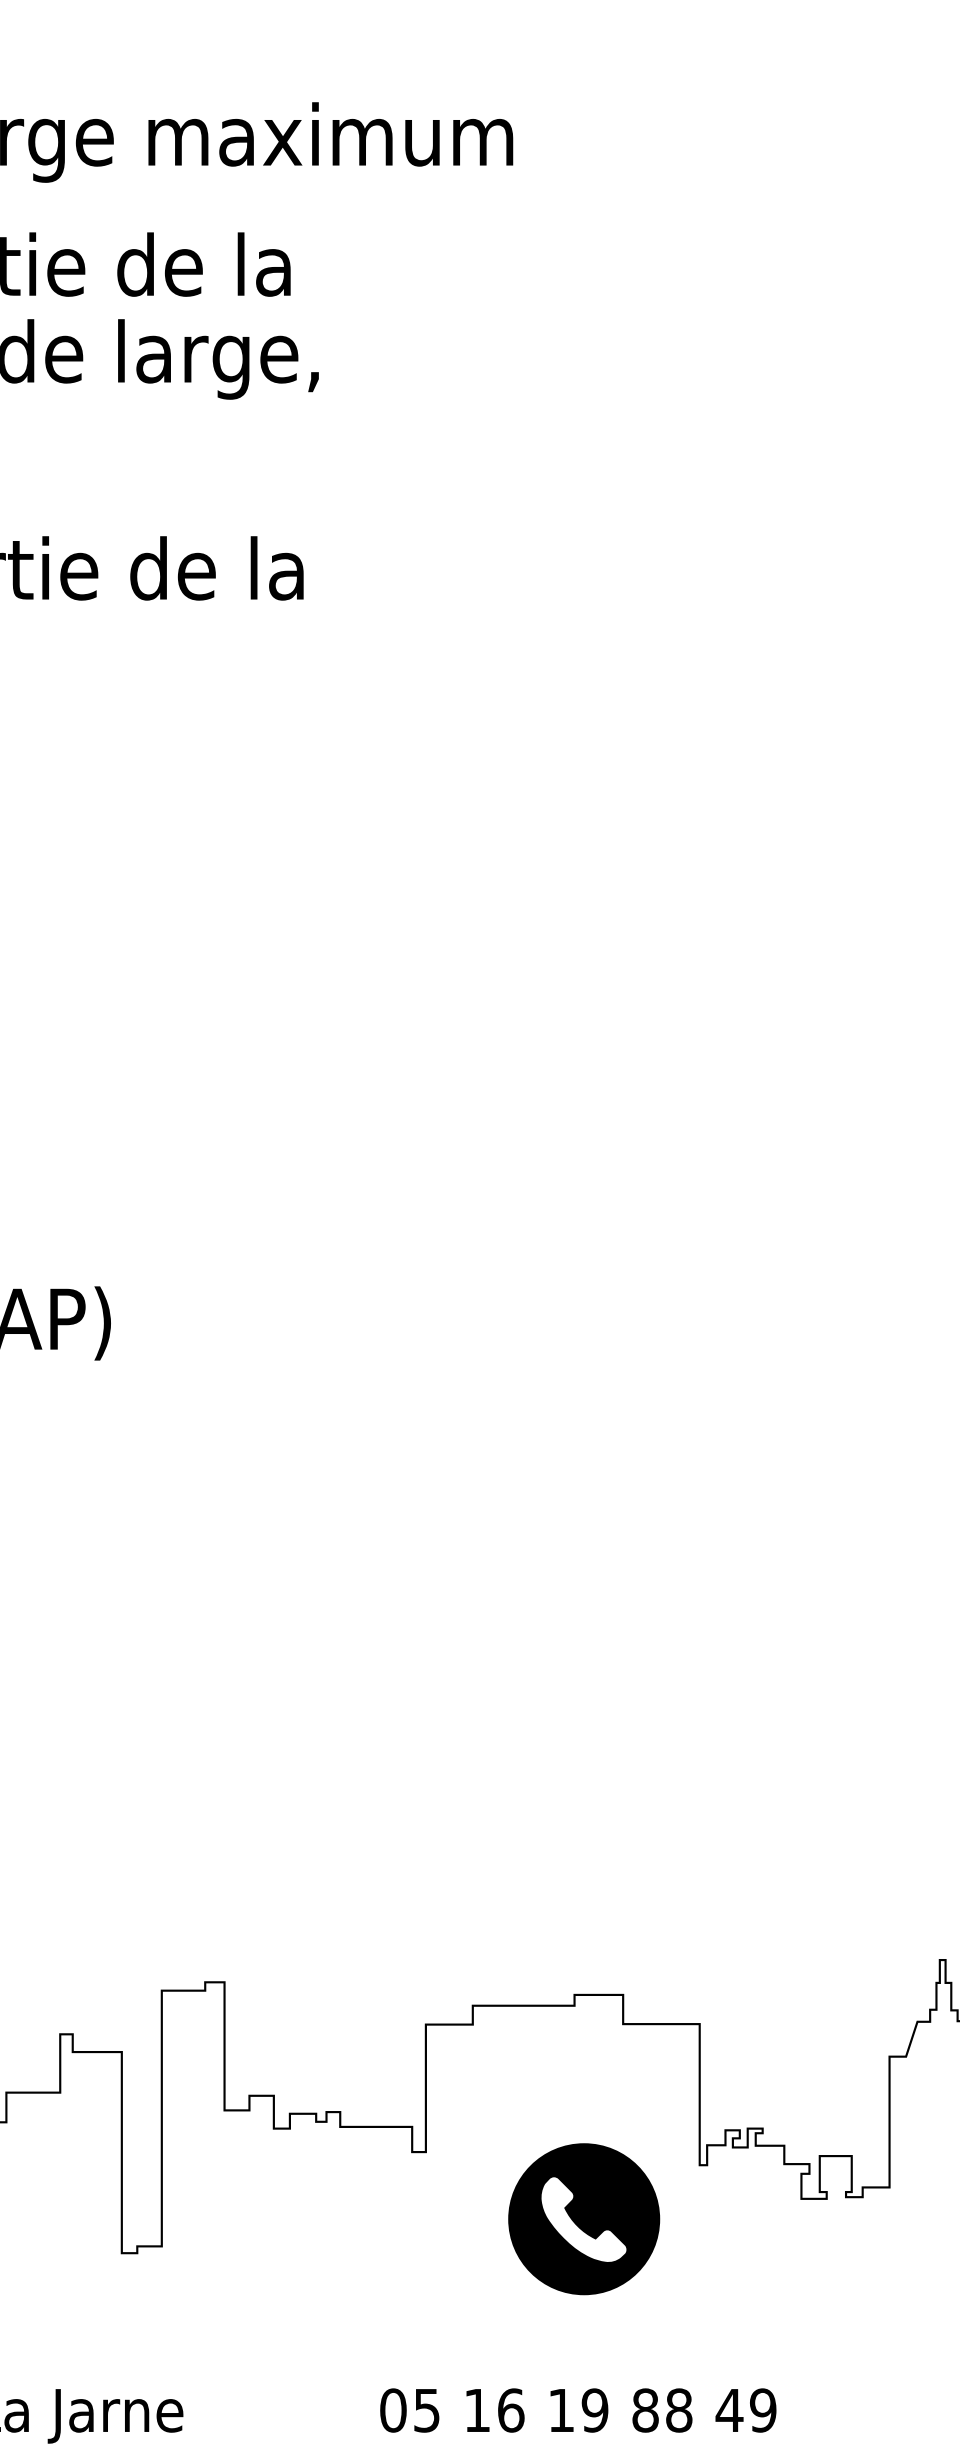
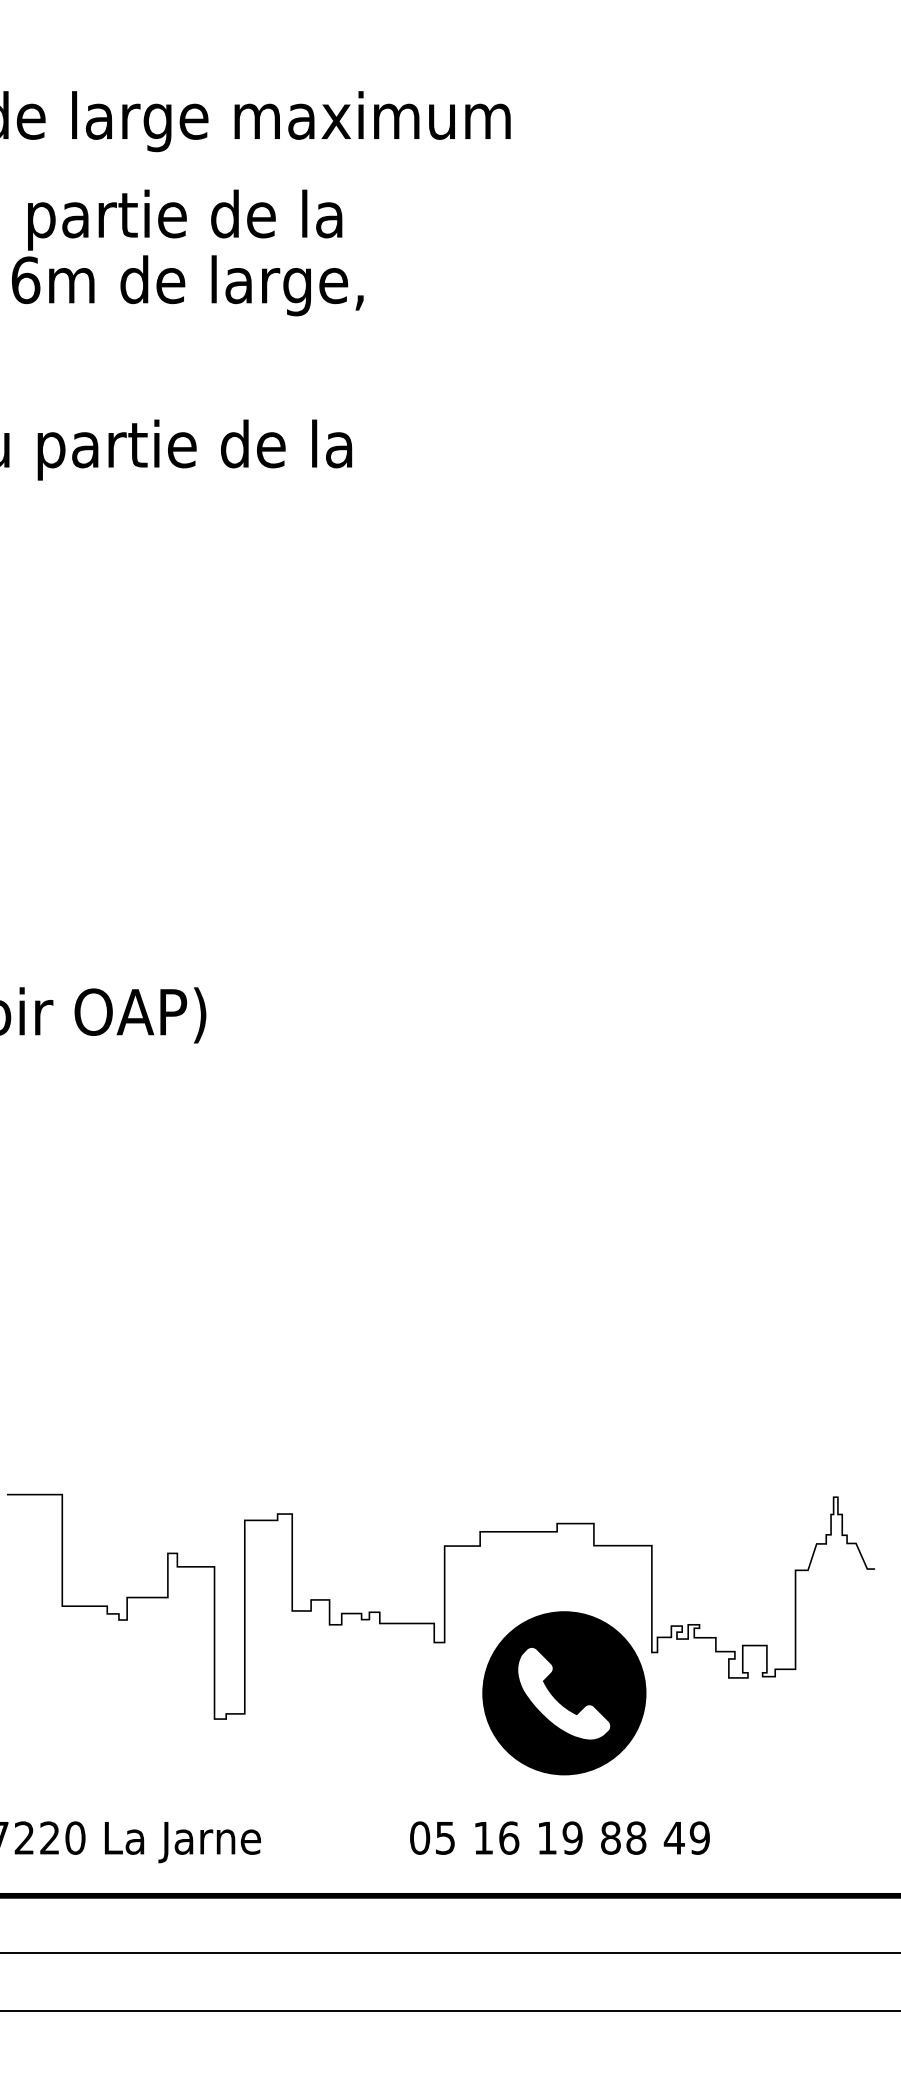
part: (584, 2219) -> (564, 1693), size x1.43

